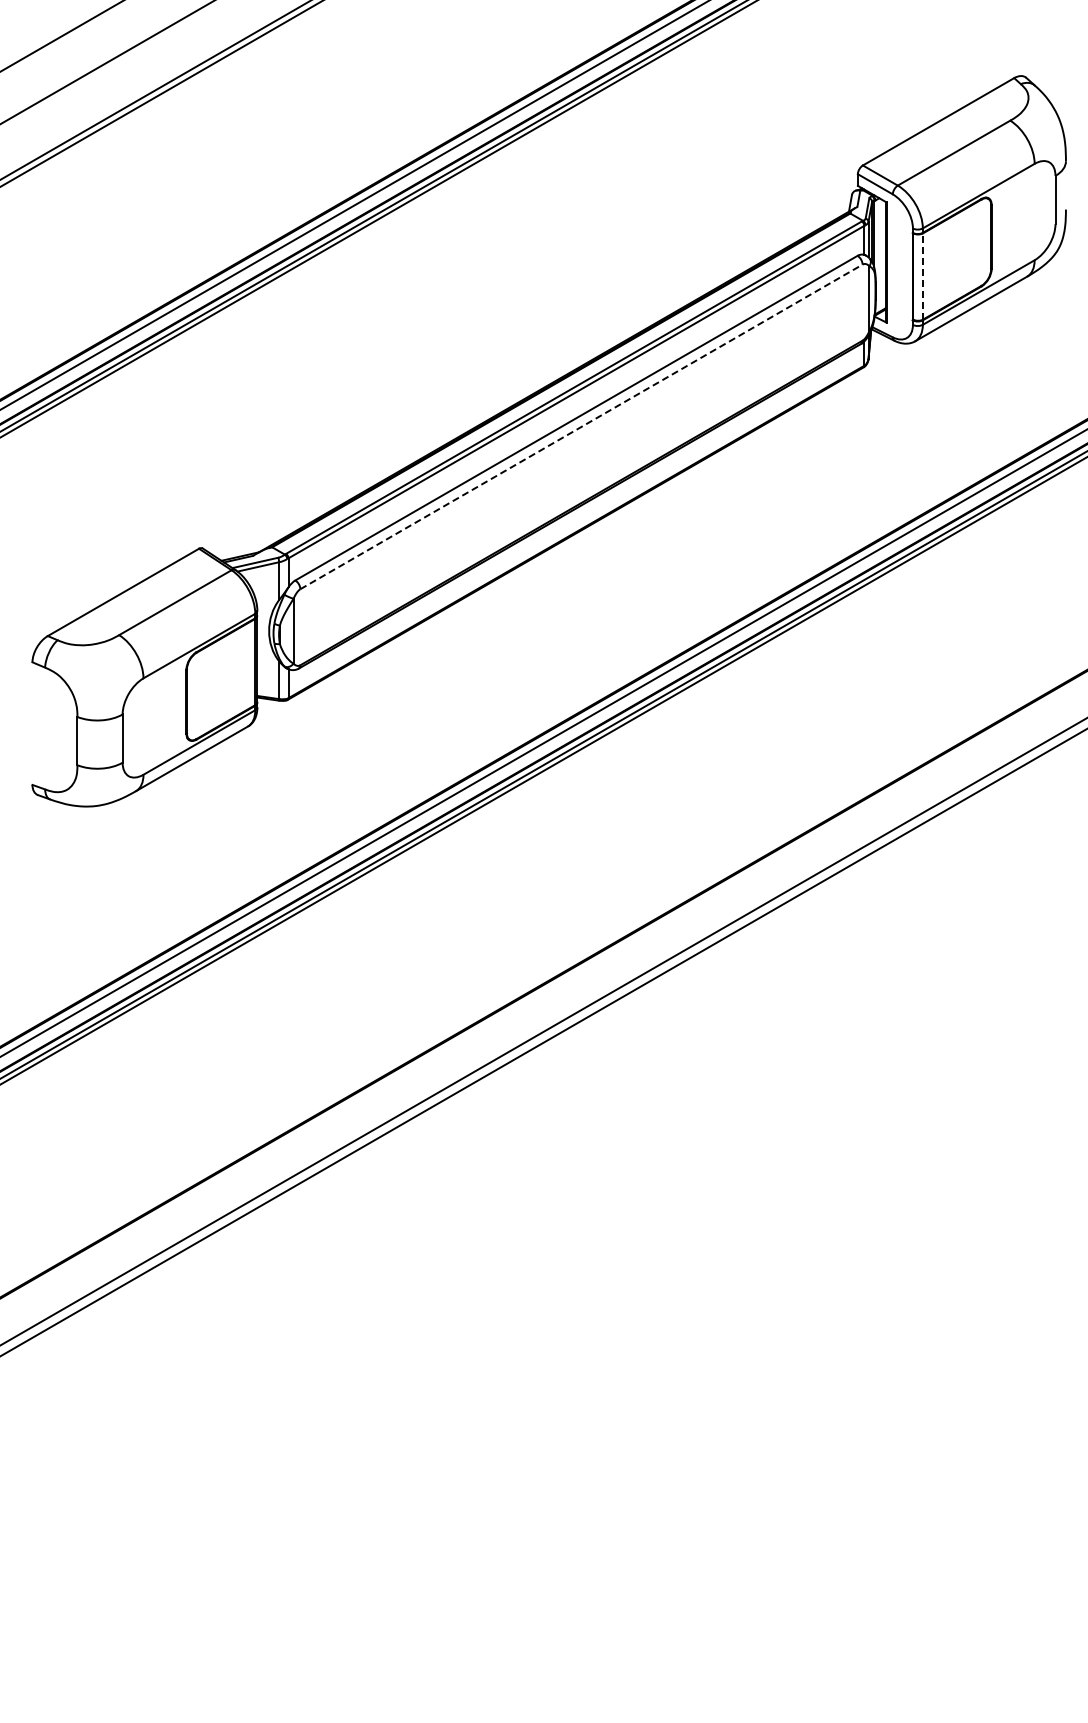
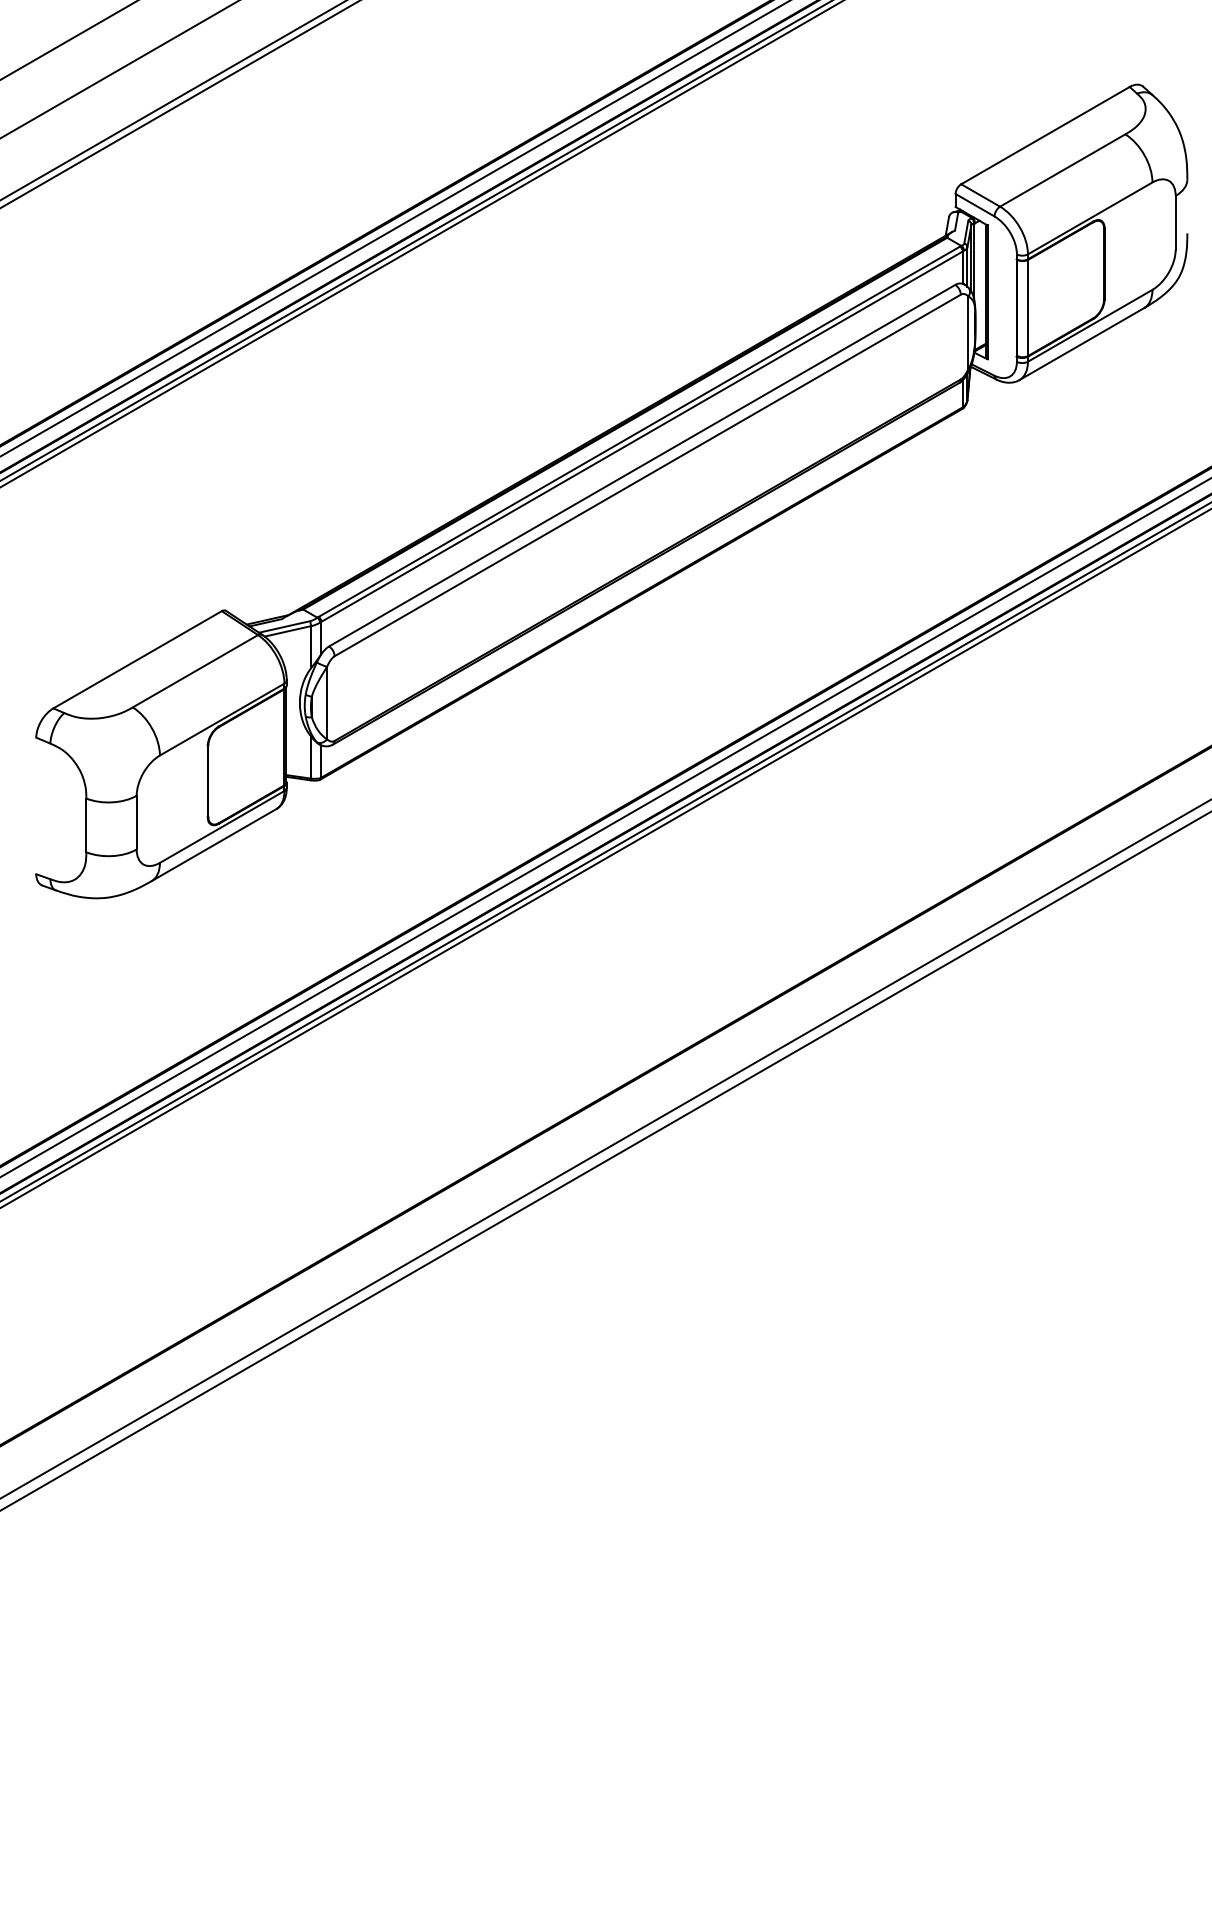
line: (923, 275) -> (1028, 306), dashed -> solid
line: (581, 426) -> (647, 474), dashed -> solid

